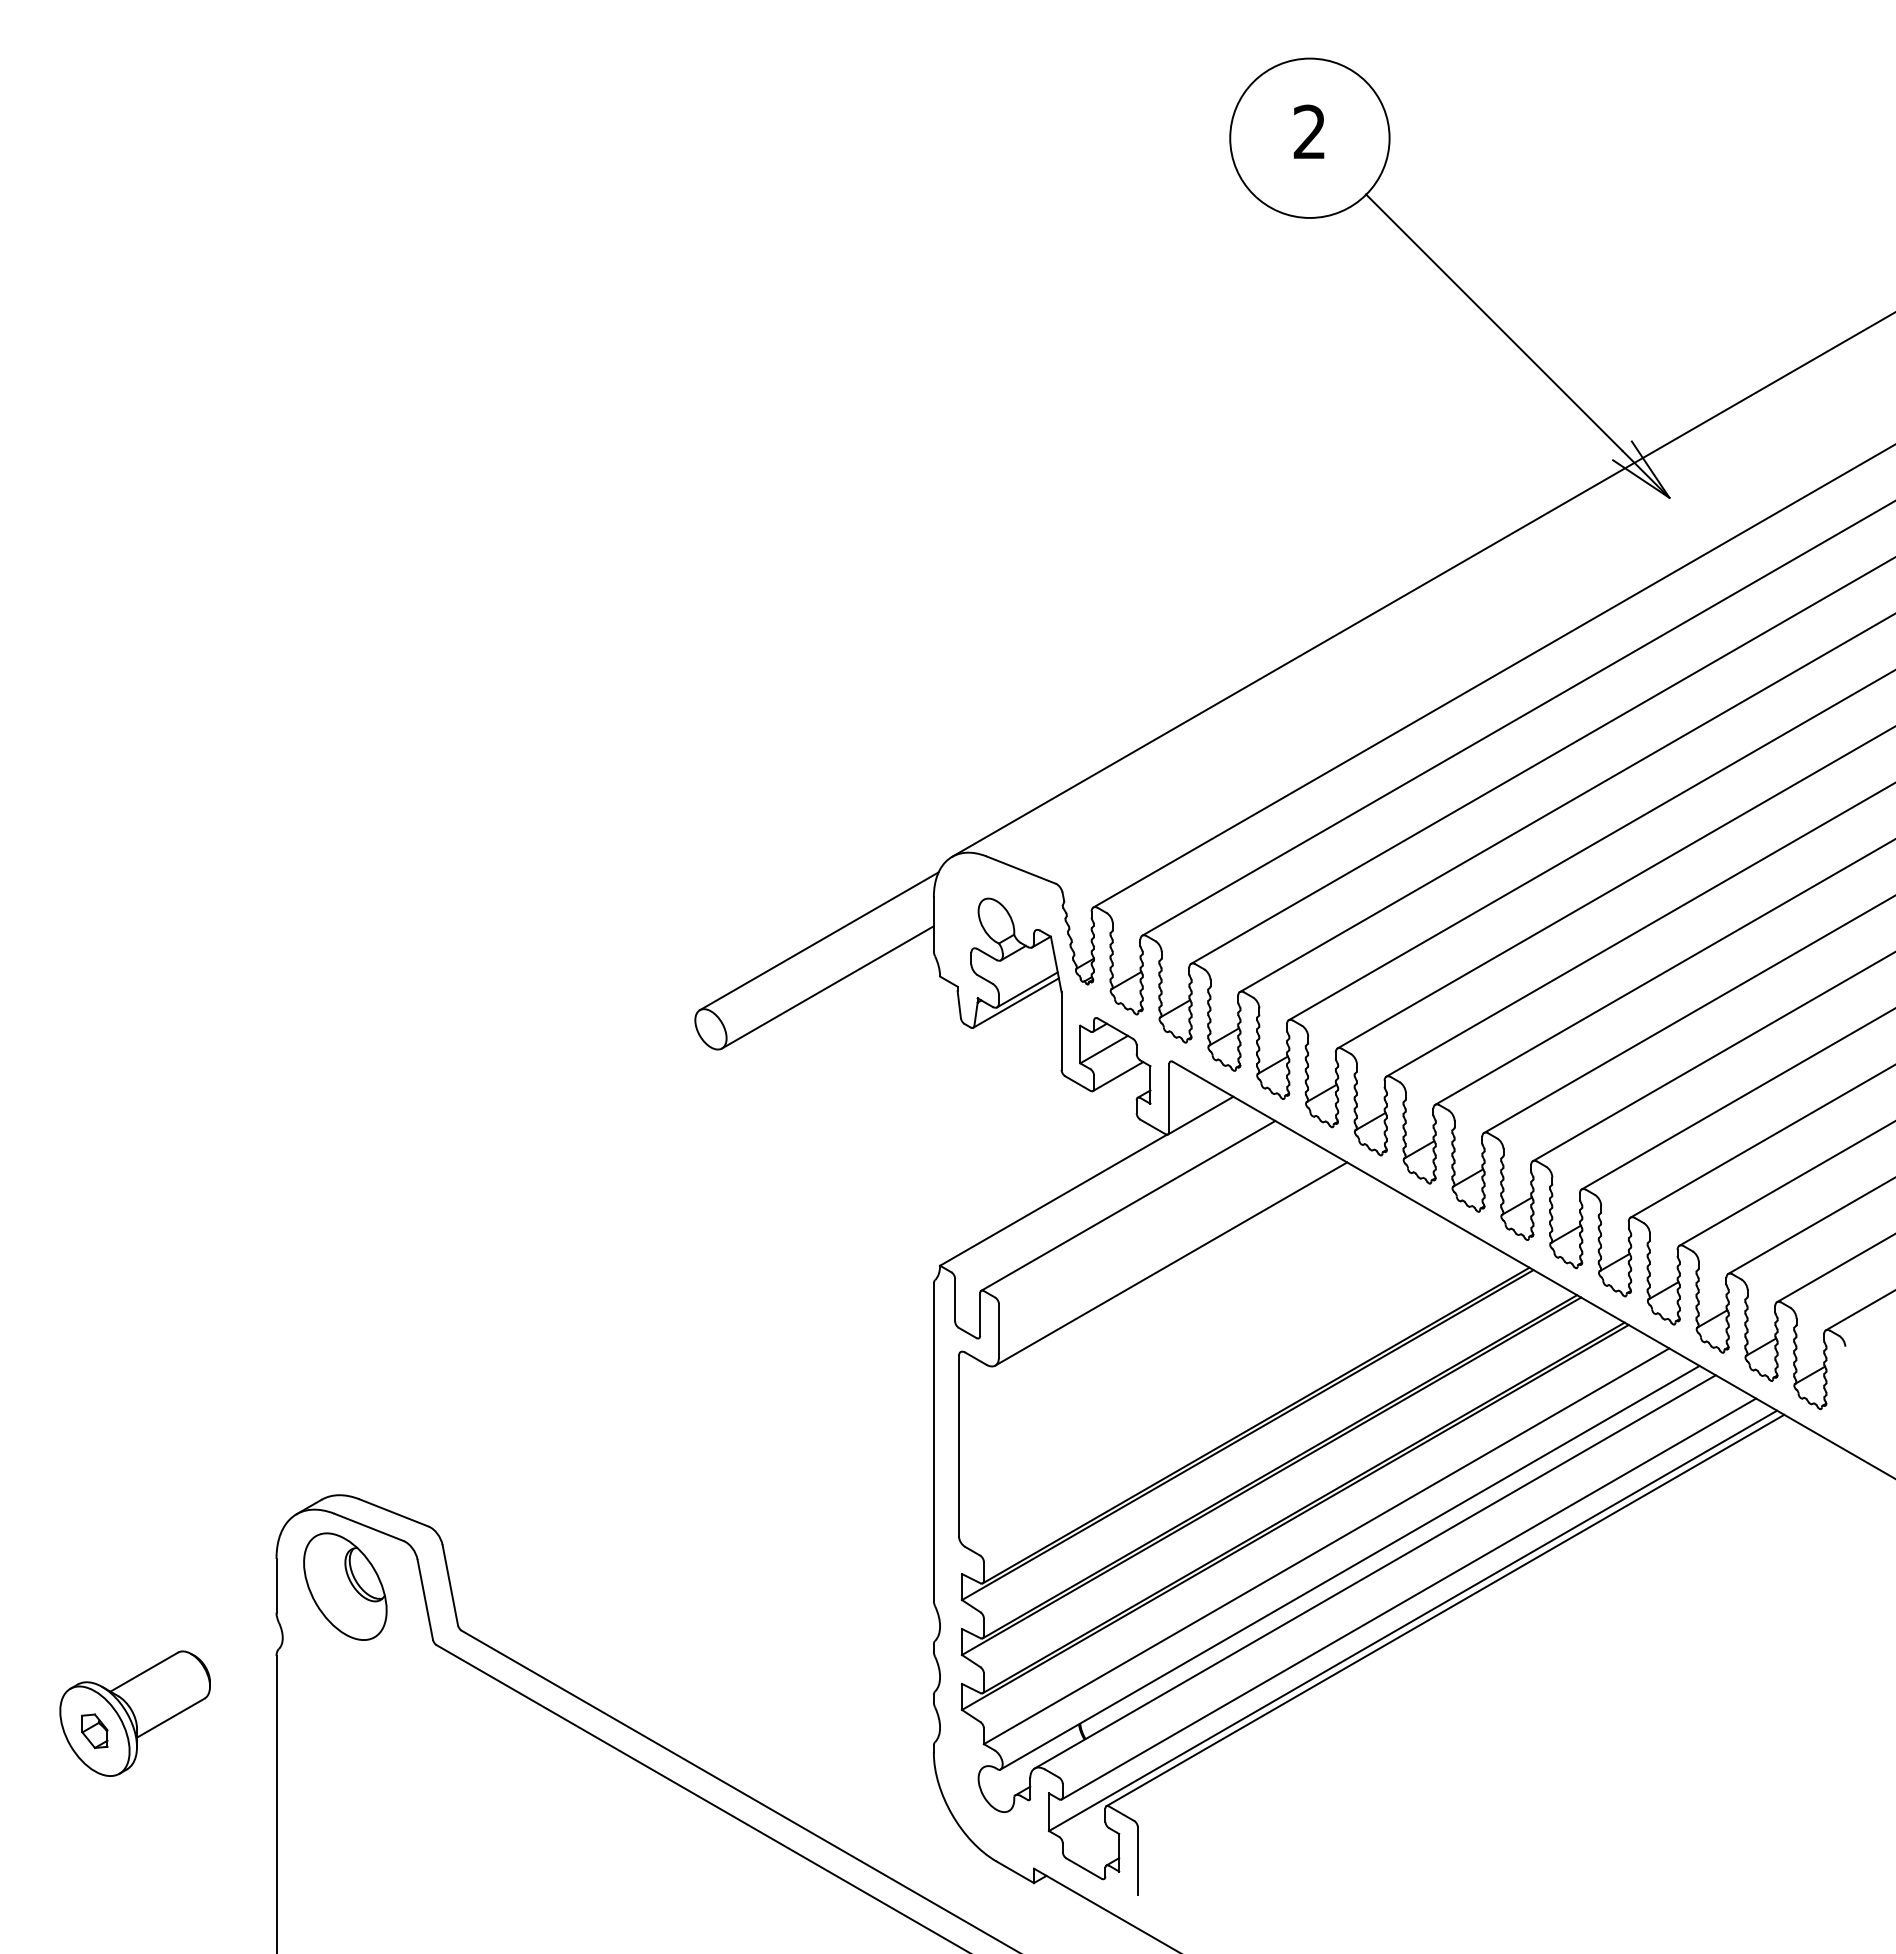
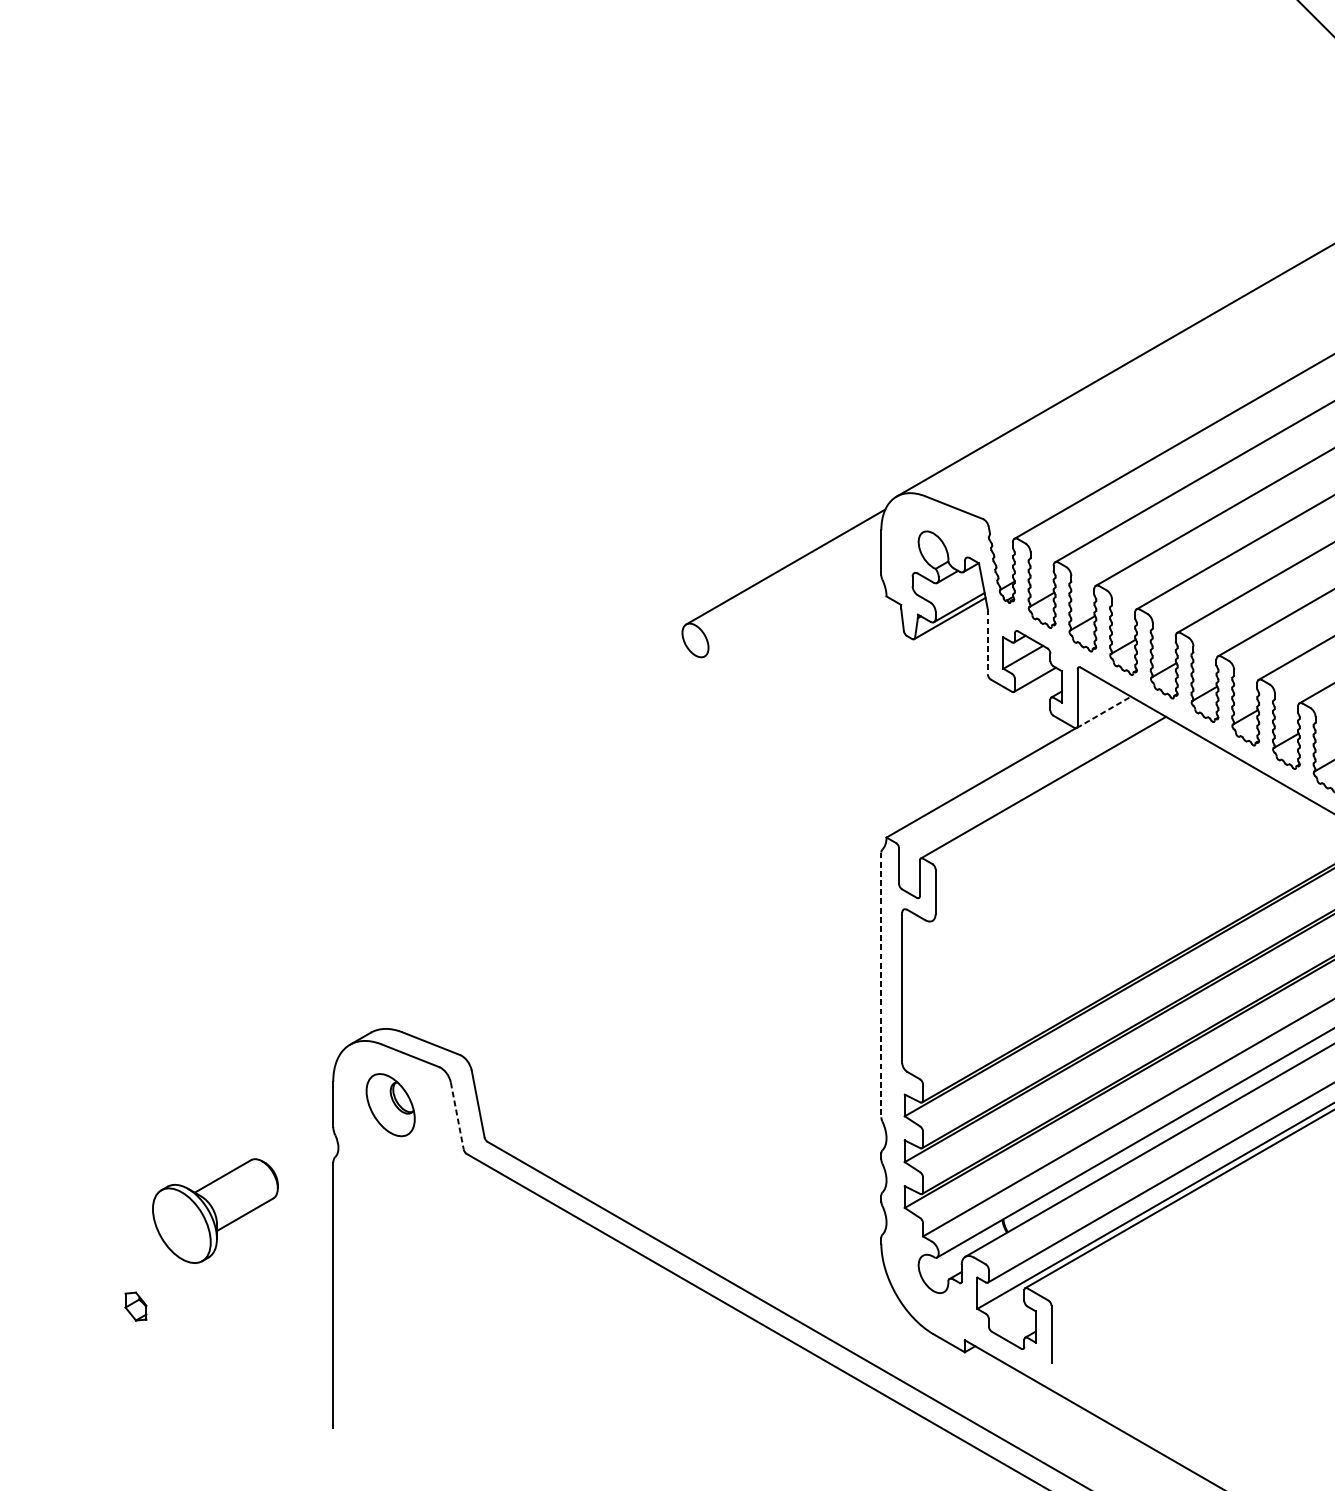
line: (827, 987) -> (792, 605), removed
line: (1061, 1030) -> (987, 641), solid -> dashed
line: (1200, 1115) -> (1103, 712), solid -> dashed
line: (1171, 1263) -> (1079, 835), removed
line: (933, 1442) -> (881, 984), solid -> dashed
part: (345, 1586) -> (390, 1105), size x0.7
line: (425, 1599) -> (457, 1115), solid -> dashed
part: (94, 1731) -> (135, 1306), moved

